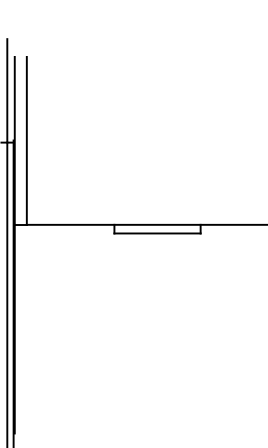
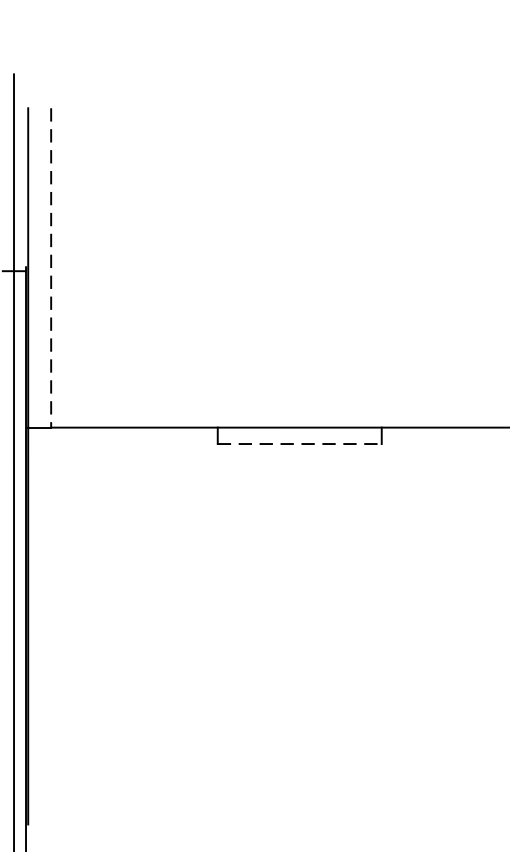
line: (26, 140) -> (50, 267), solid -> dashed
line: (158, 233) -> (301, 444), solid -> dashed

